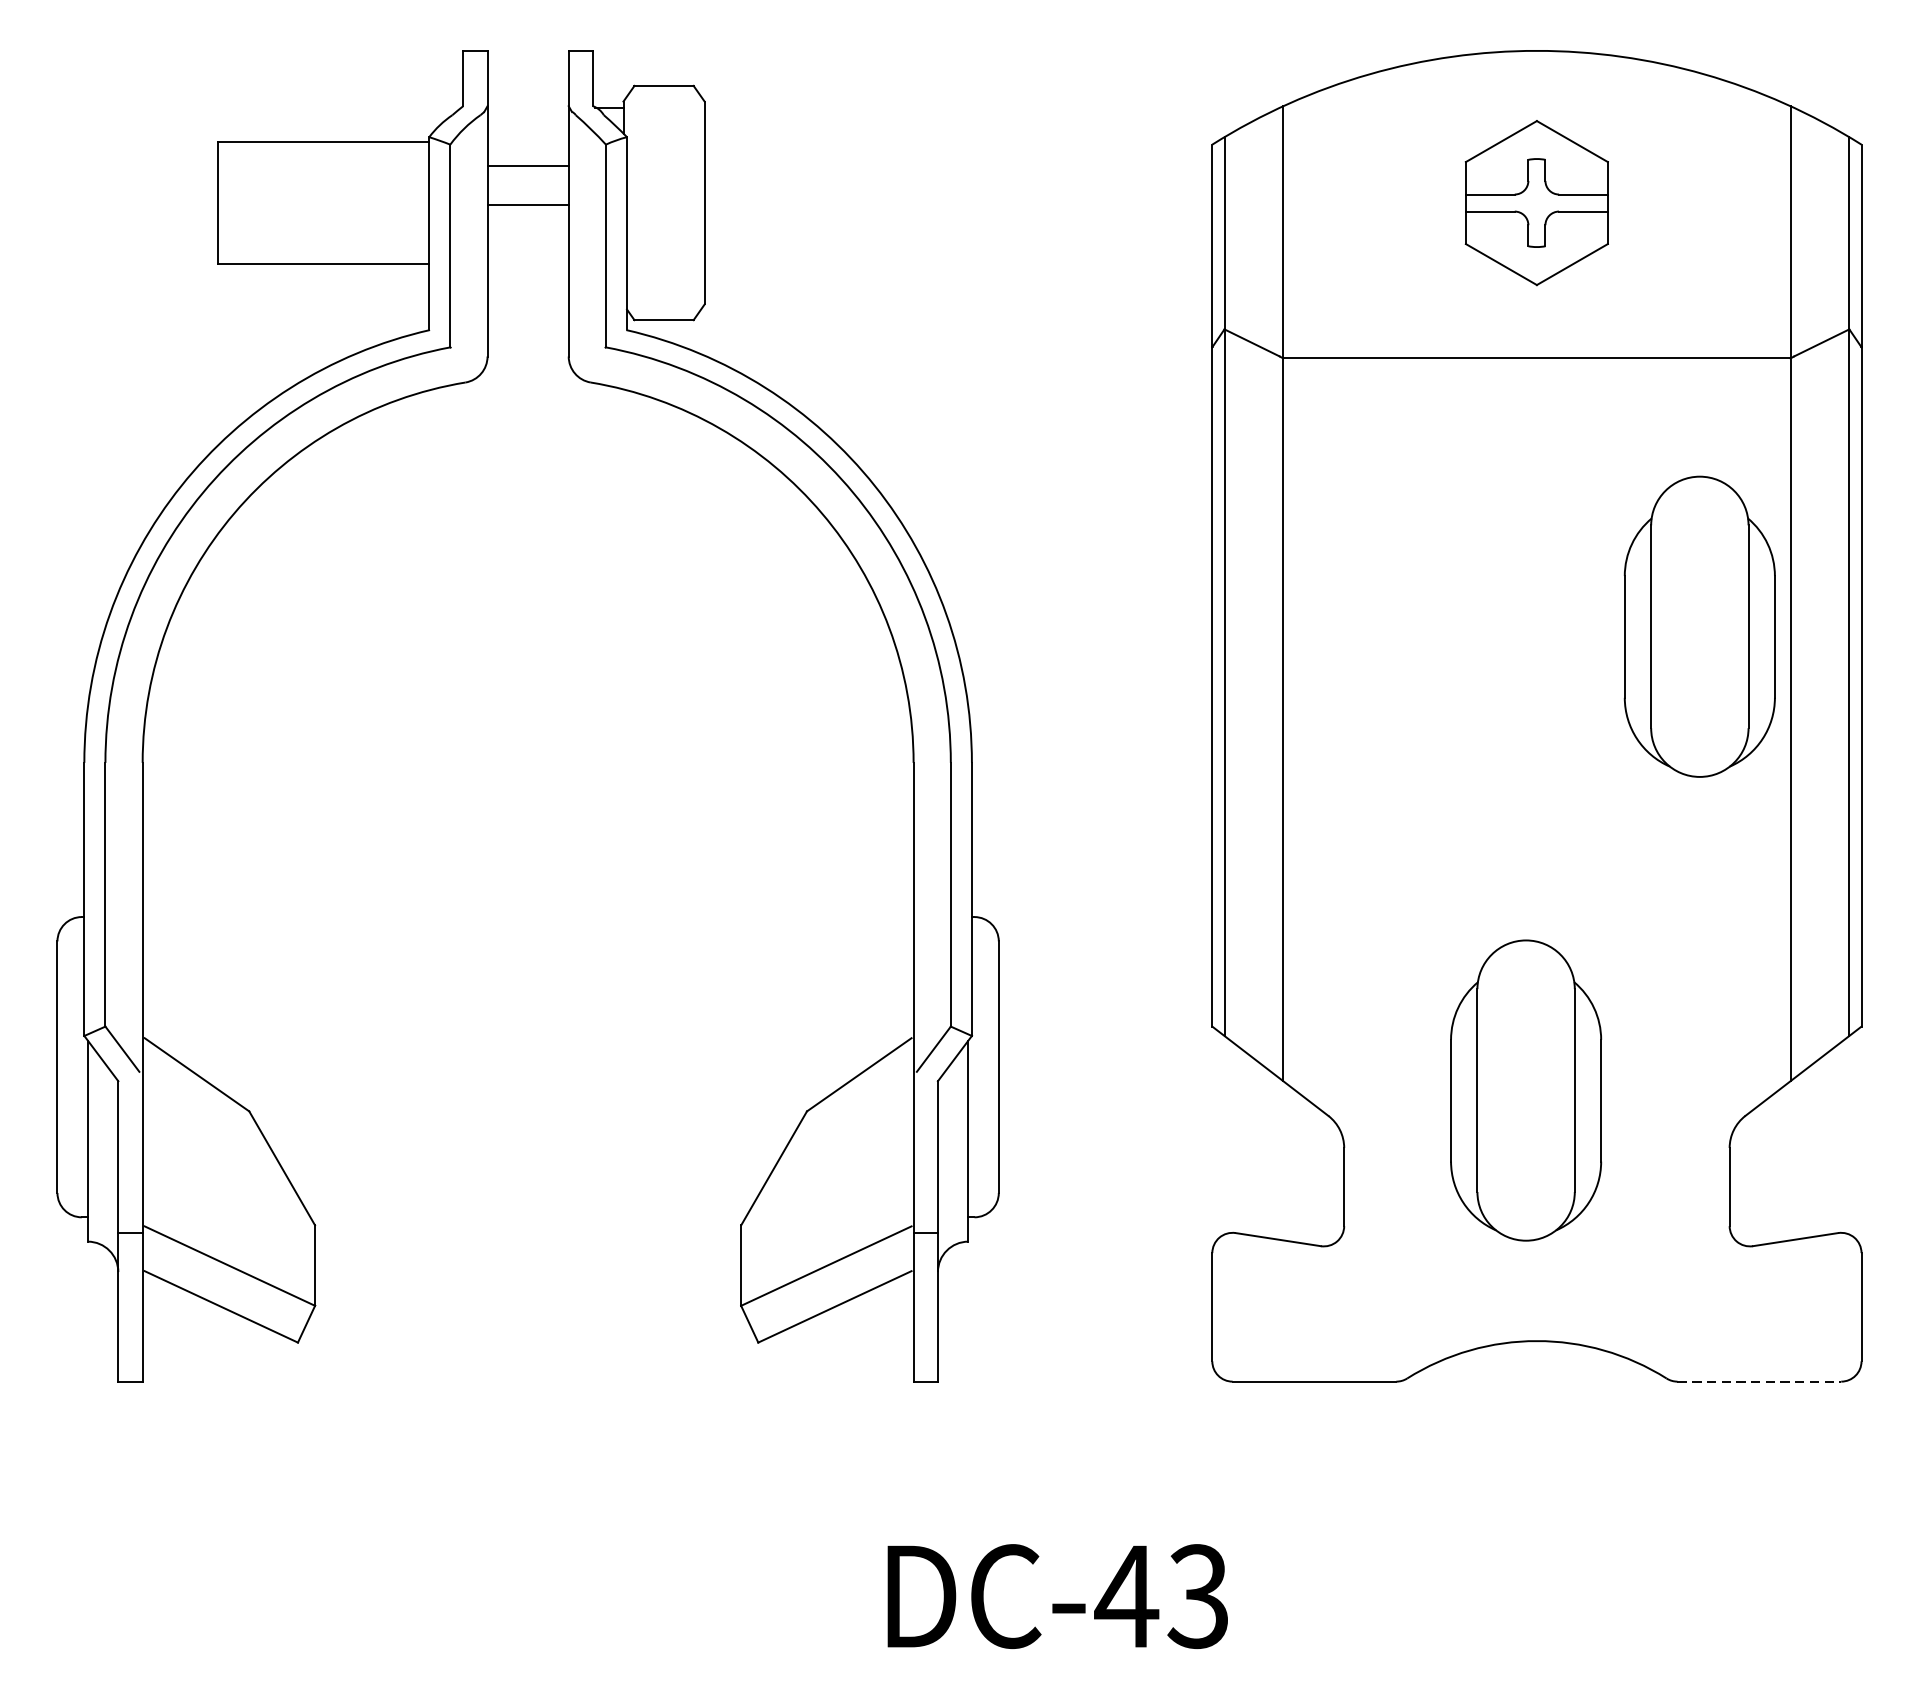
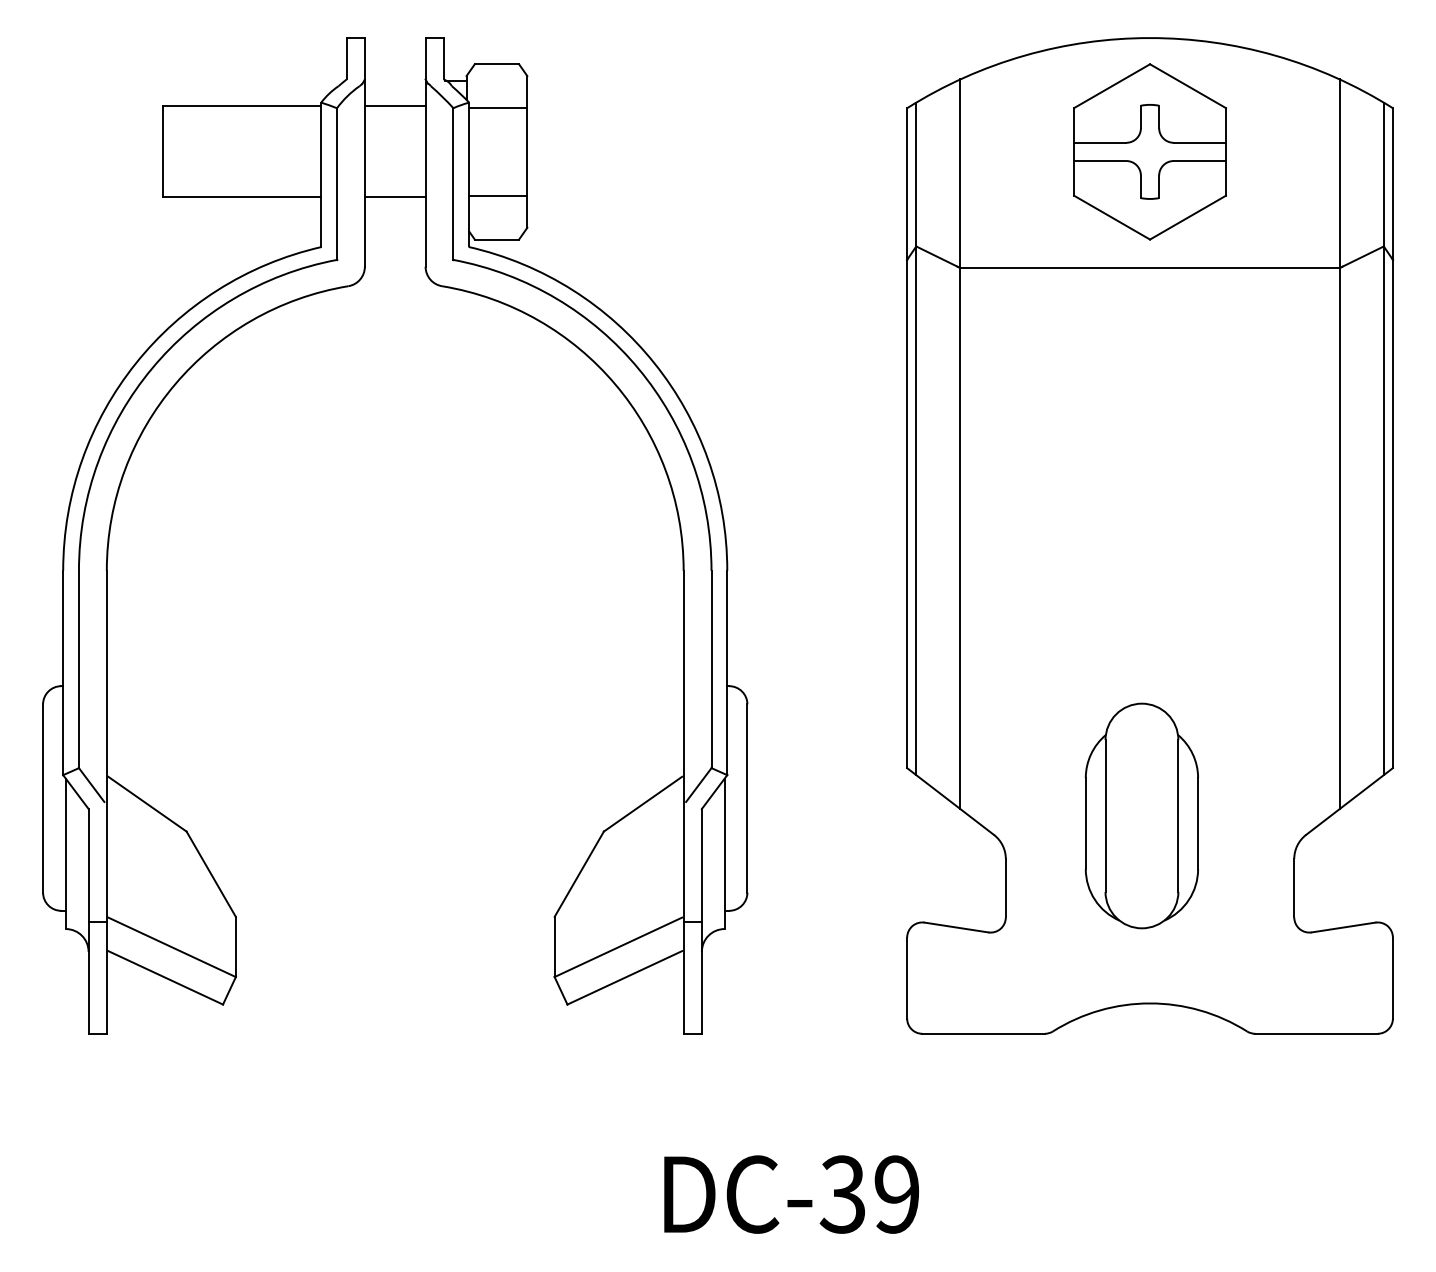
line: (666, 144) -> (498, 108), added
line: (527, 166) -> (394, 197), moved
part: (1536, 202) -> (1149, 151), size x1.43
line: (527, 205) -> (394, 106), moved
line: (666, 261) -> (498, 195), added
part: (1699, 626) -> (1271, 468), removed
line: (1759, 1381) -> (1316, 1033), dashed -> solid
text: (1160, 1596) -> (868, 1194), DC-43 -> DC-39

